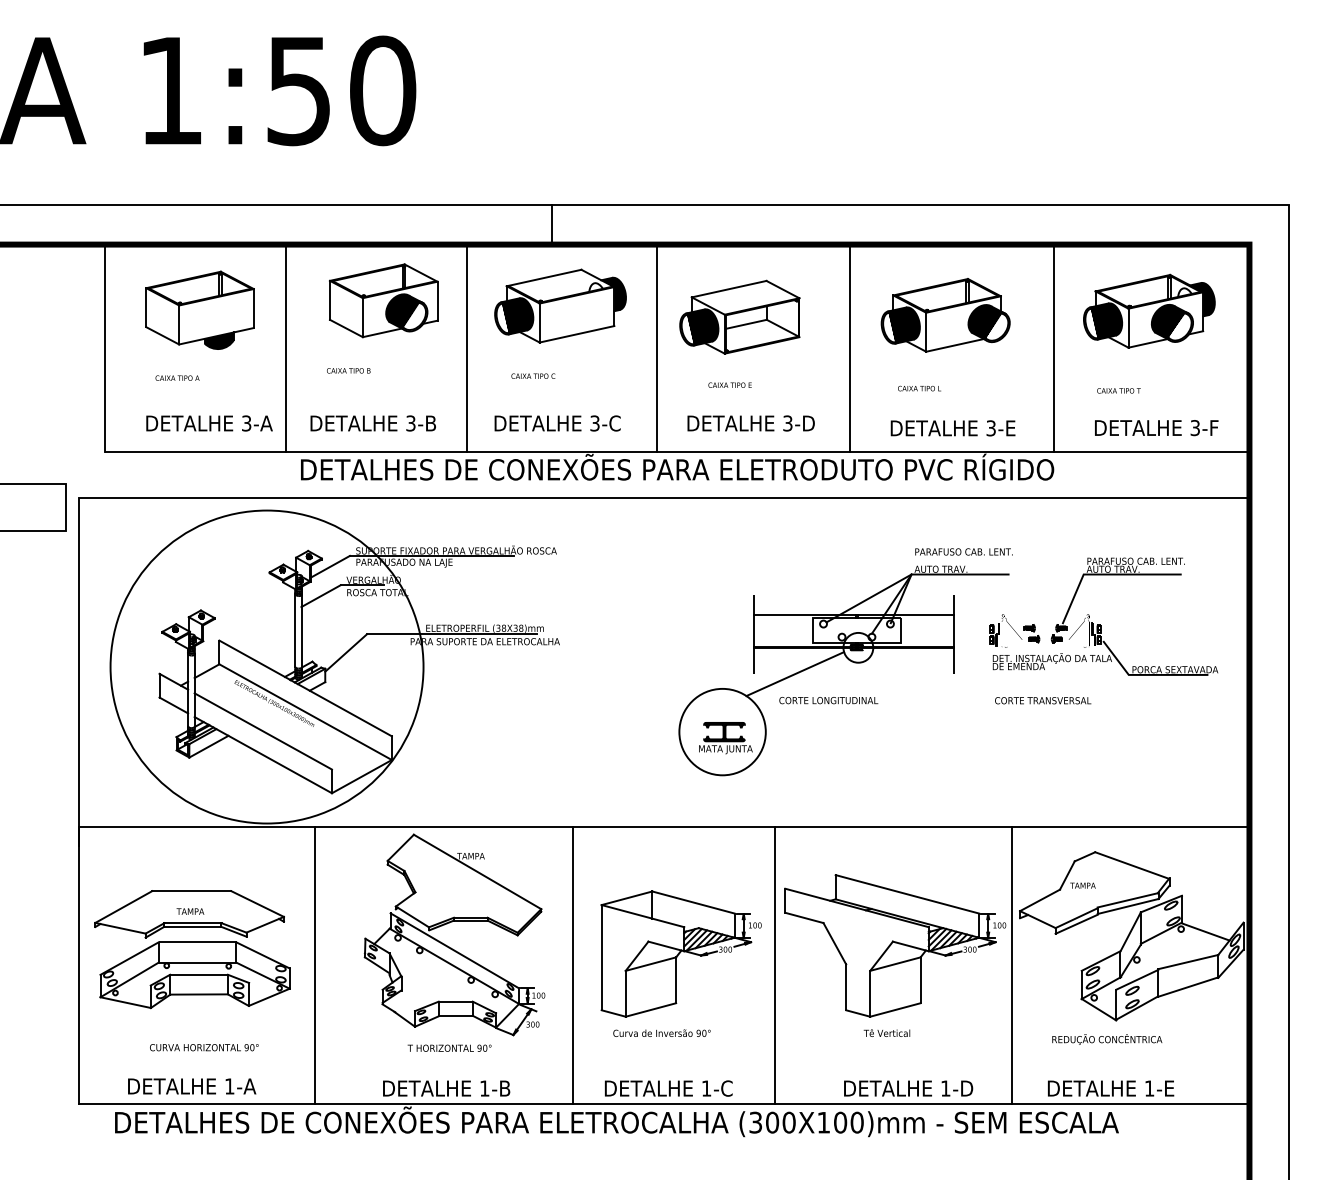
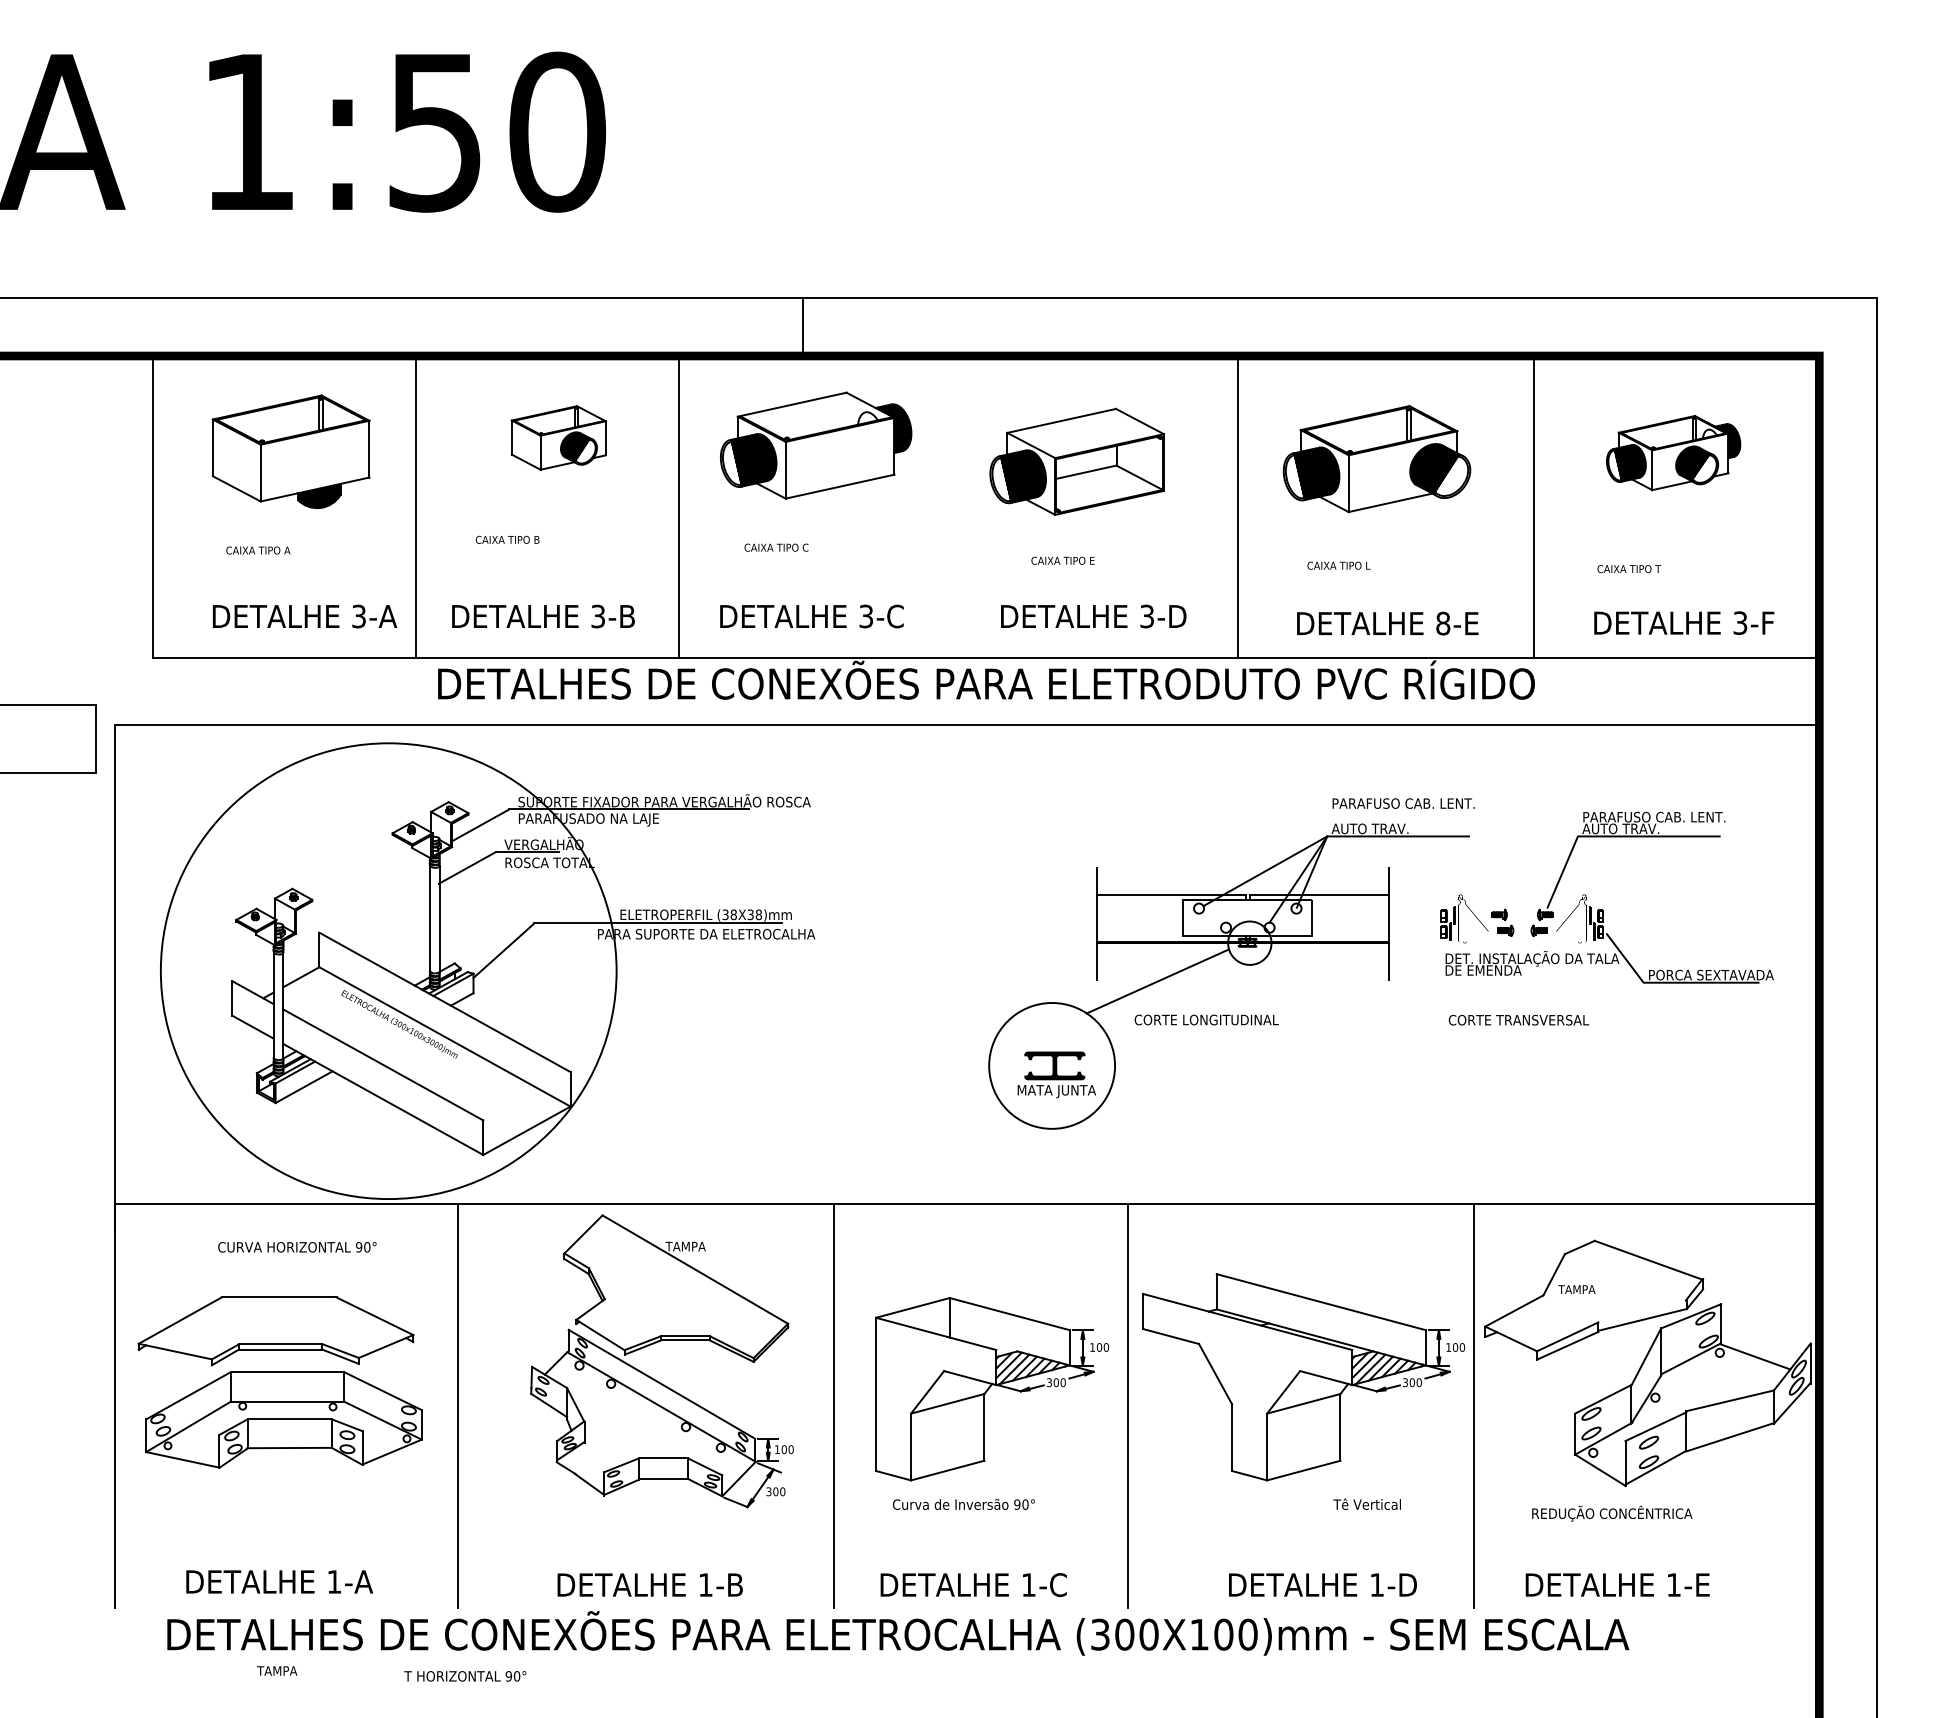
part: (383, 300) -> (558, 437), size x0.6
part: (1149, 310) -> (1673, 451), size x0.7
line: (657, 347) -> (957, 505), removed
text: (990, 428) -> (1442, 623), 3-E -> 8-E
line: (1127, 900) -> (1641, 1311), removed
text: (190, 911) -> (277, 1670), moved
text: (886, 1032) -> (1366, 1503), moved
text: (204, 1047) -> (297, 1247), moved
text: (449, 1047) -> (465, 1675), moved
line: (664, 1104) -> (967, 1608), removed

